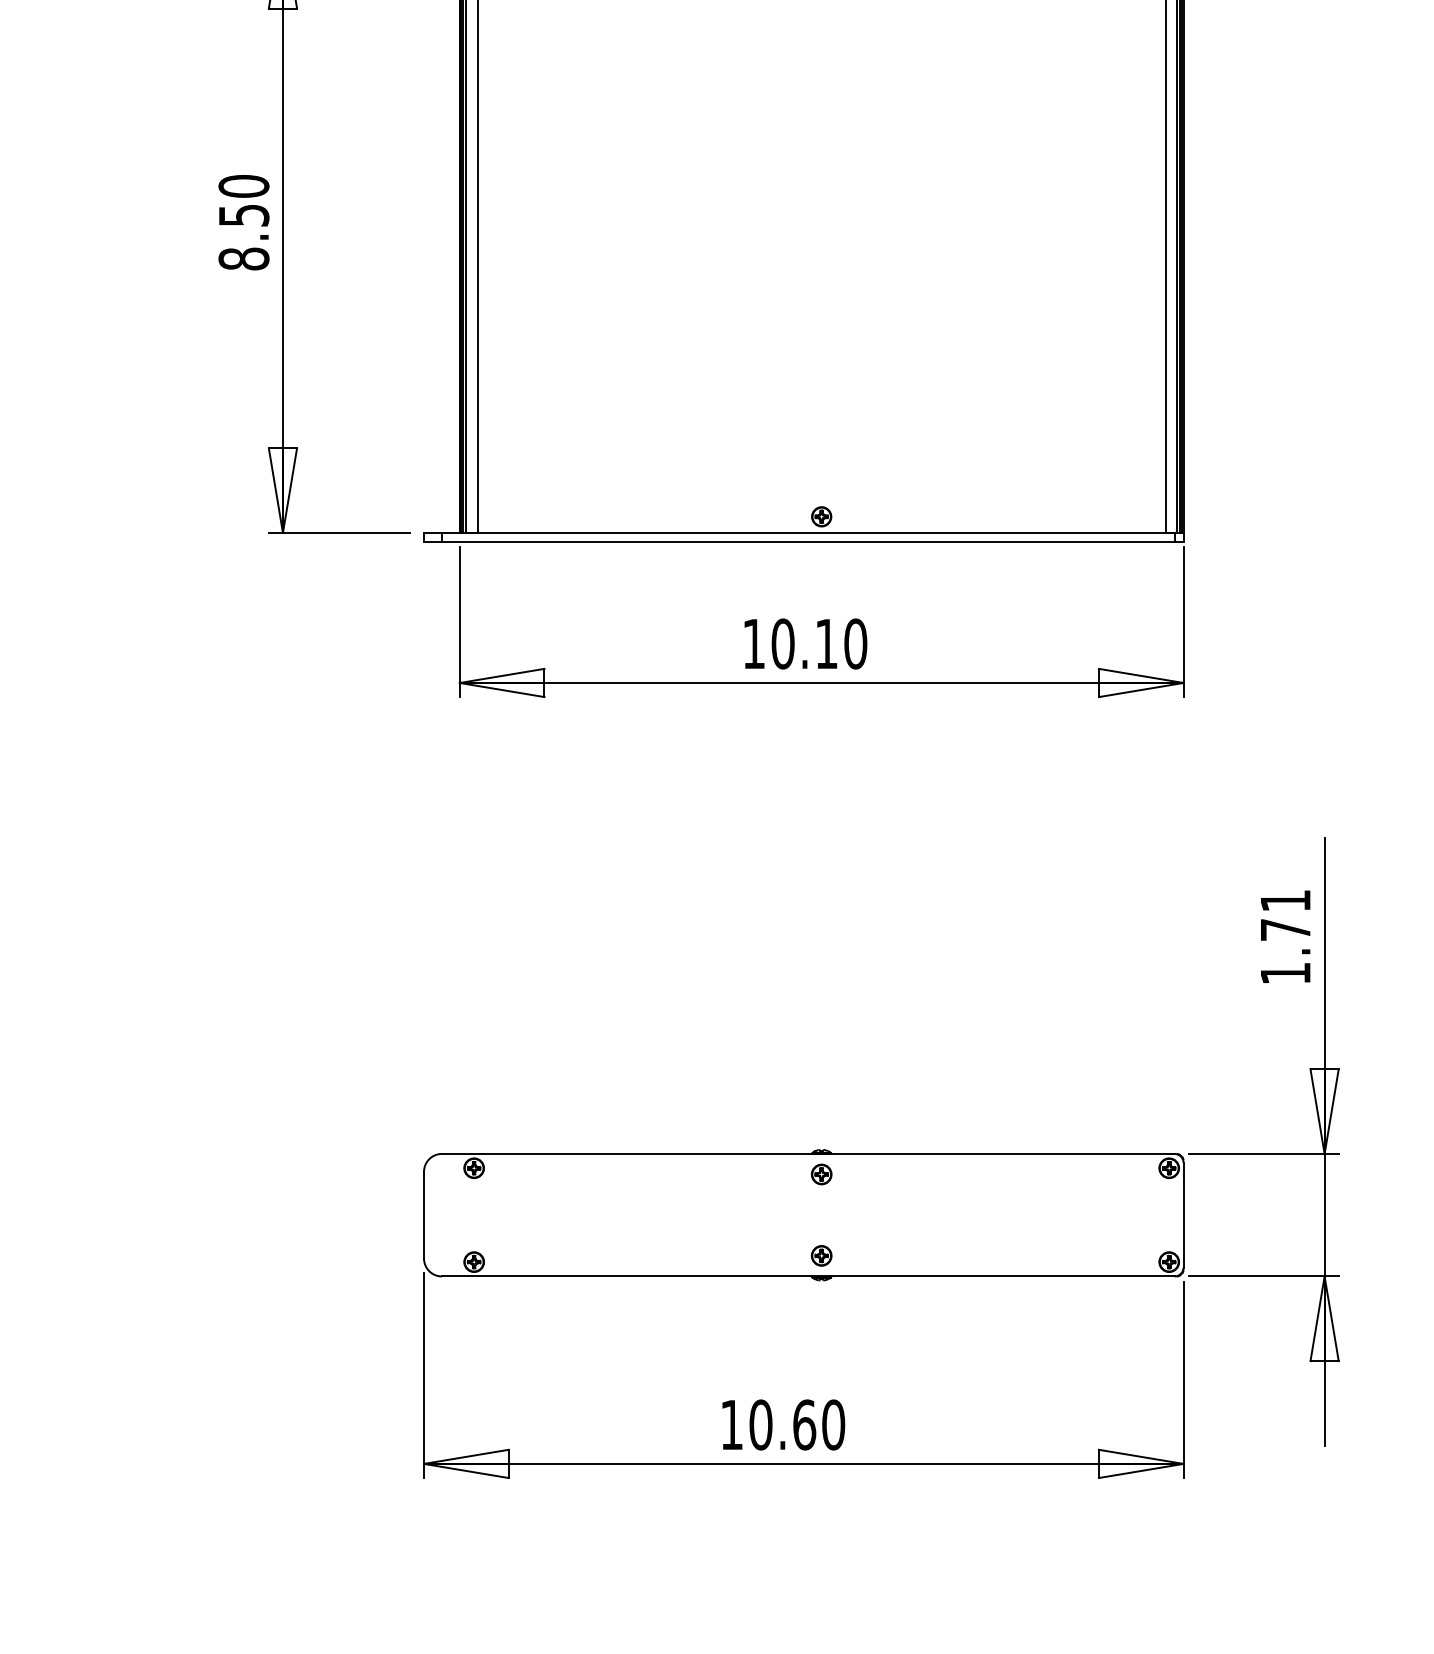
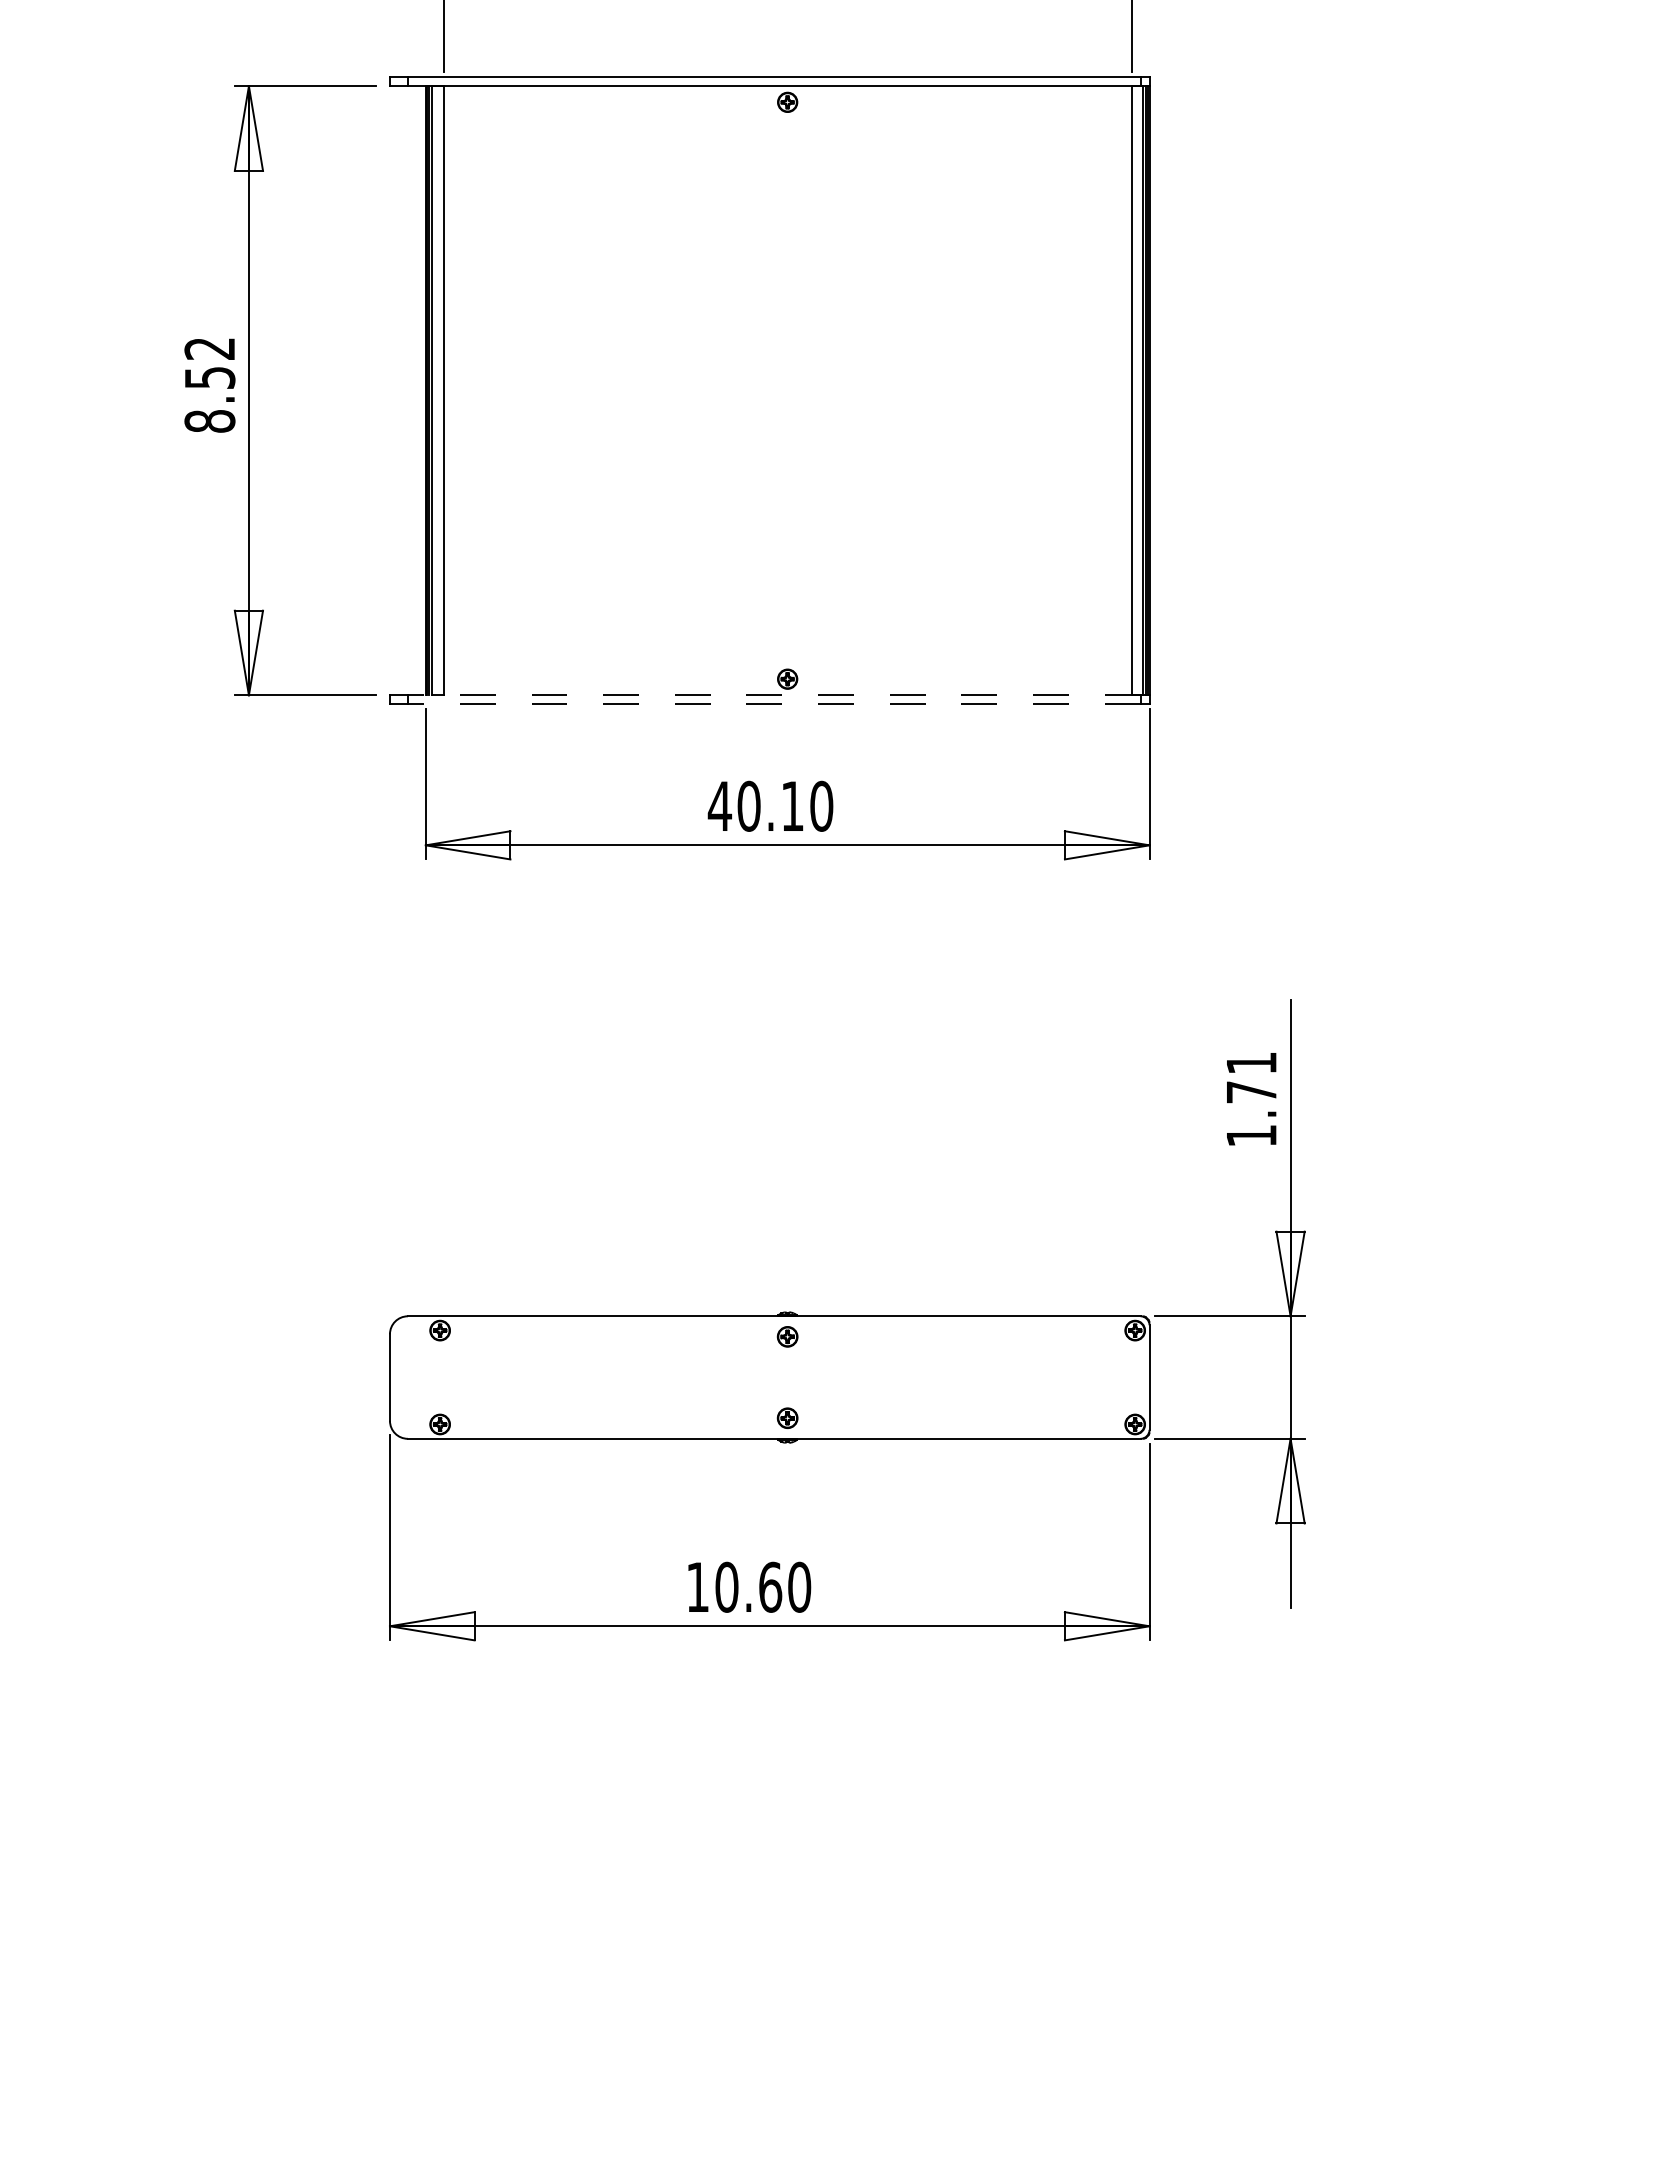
text: (243, 186) -> (209, 348), 8.50 -> 8.52
line: (807, 533) -> (773, 695), solid -> dashed
line: (807, 542) -> (773, 704), solid -> dashed
text: (753, 643) -> (719, 805), 10.10 -> 40.10

